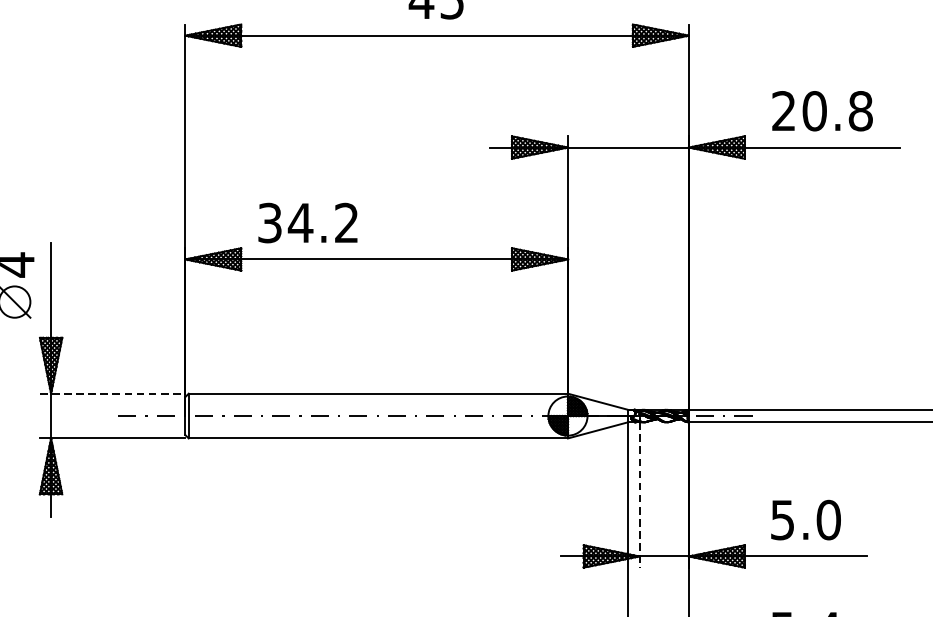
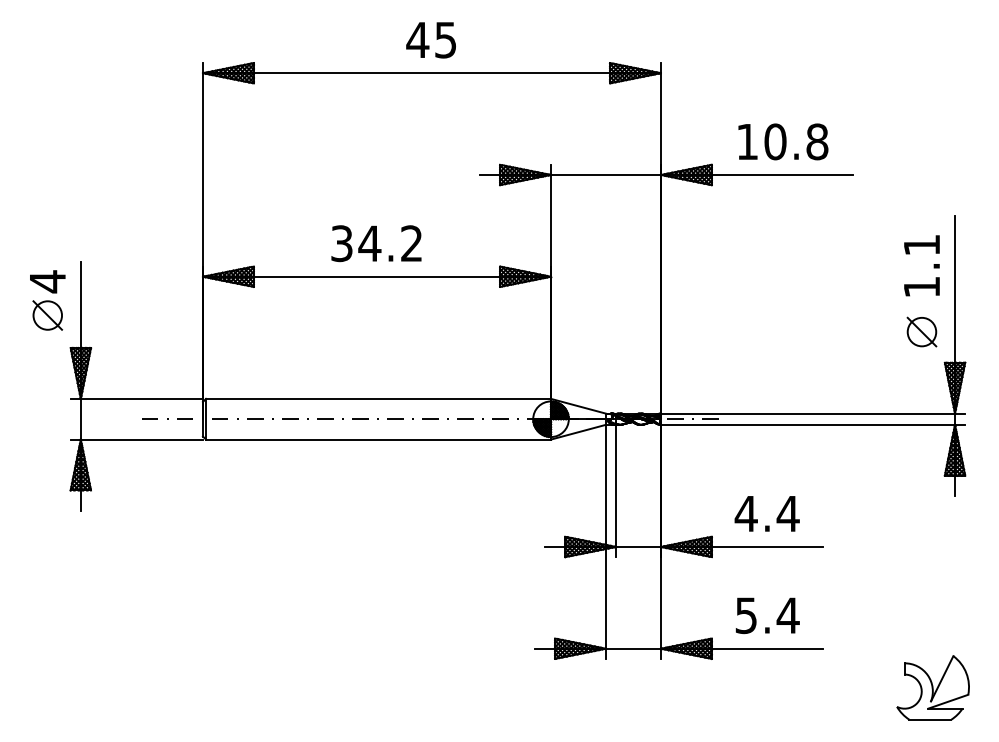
text: (782, 110) -> (746, 141), 20.8 -> 10.8
text: (307, 222) -> (376, 243), moved
line: (113, 393) -> (137, 398), dashed -> solid
line: (639, 495) -> (616, 491), dashed -> solid
text: (804, 519) -> (766, 513), 5.0 -> 4.4

